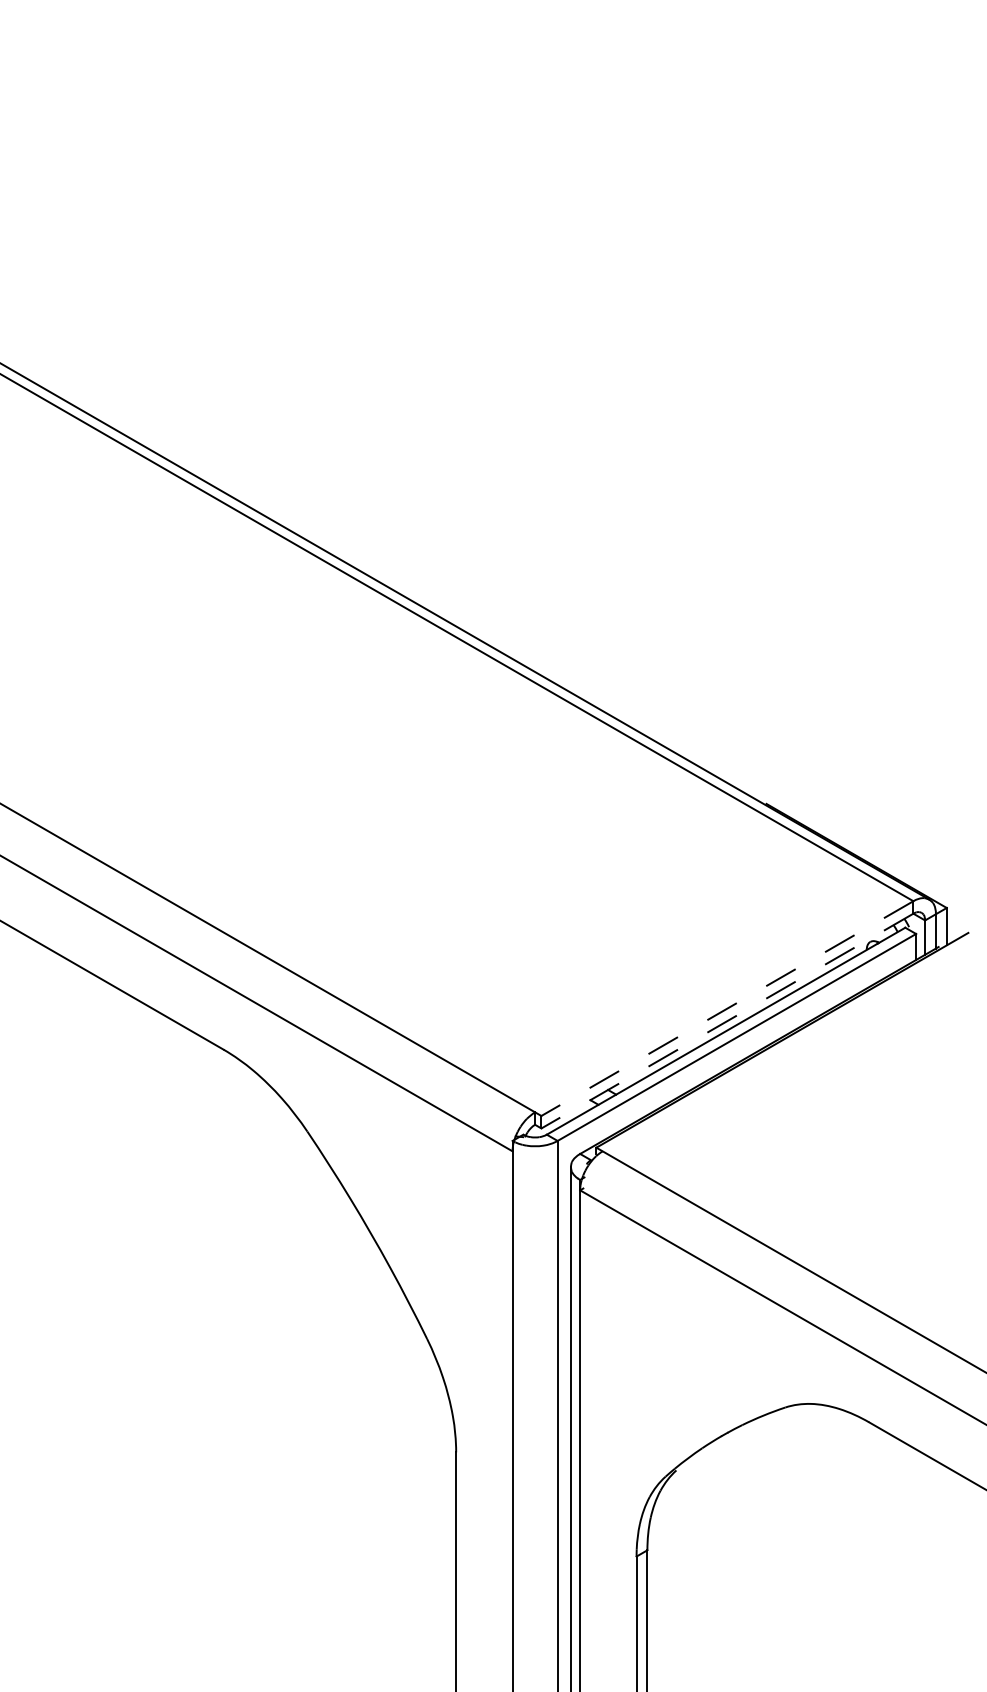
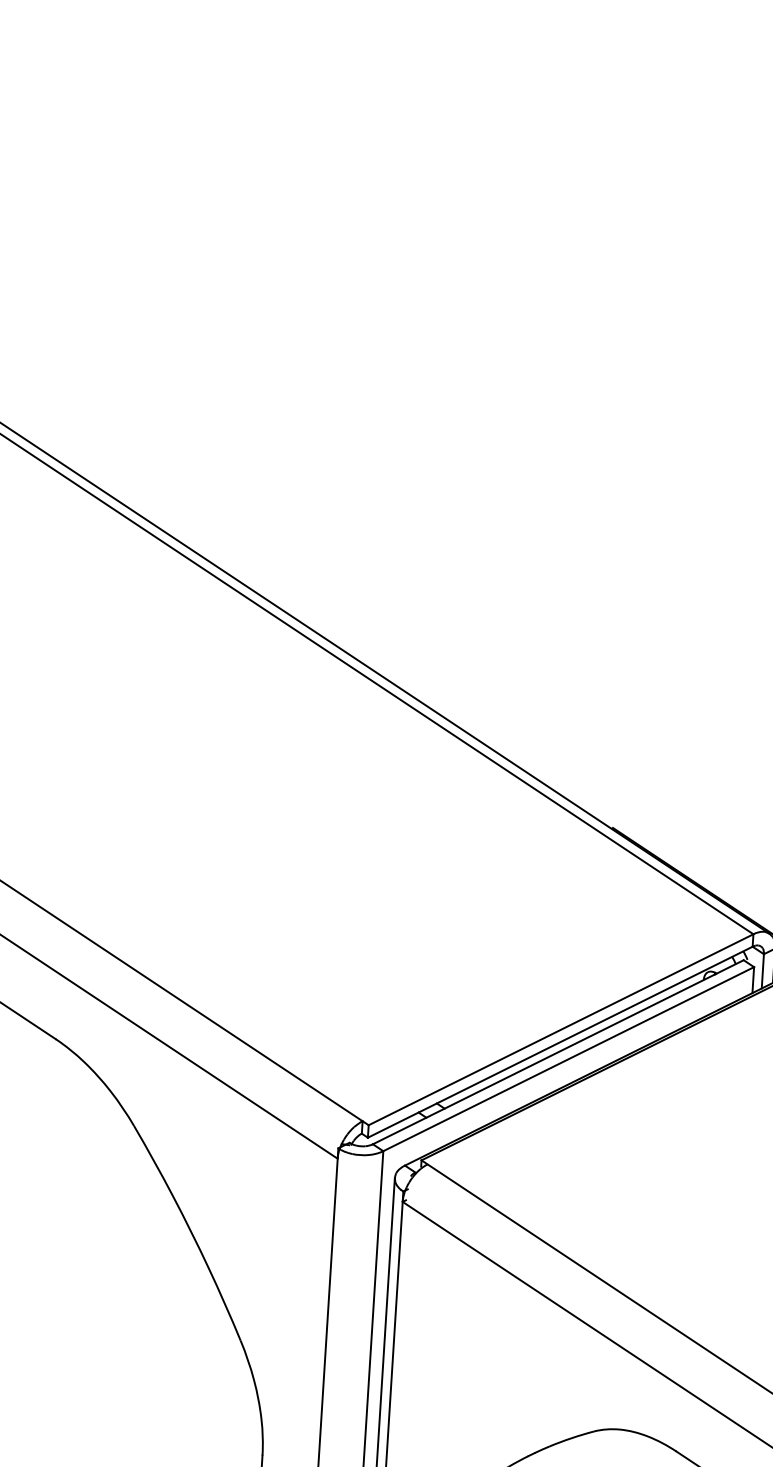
line: (727, 1008) -> (561, 1029), dashed -> solid
line: (727, 1021) -> (560, 1042), dashed -> solid

